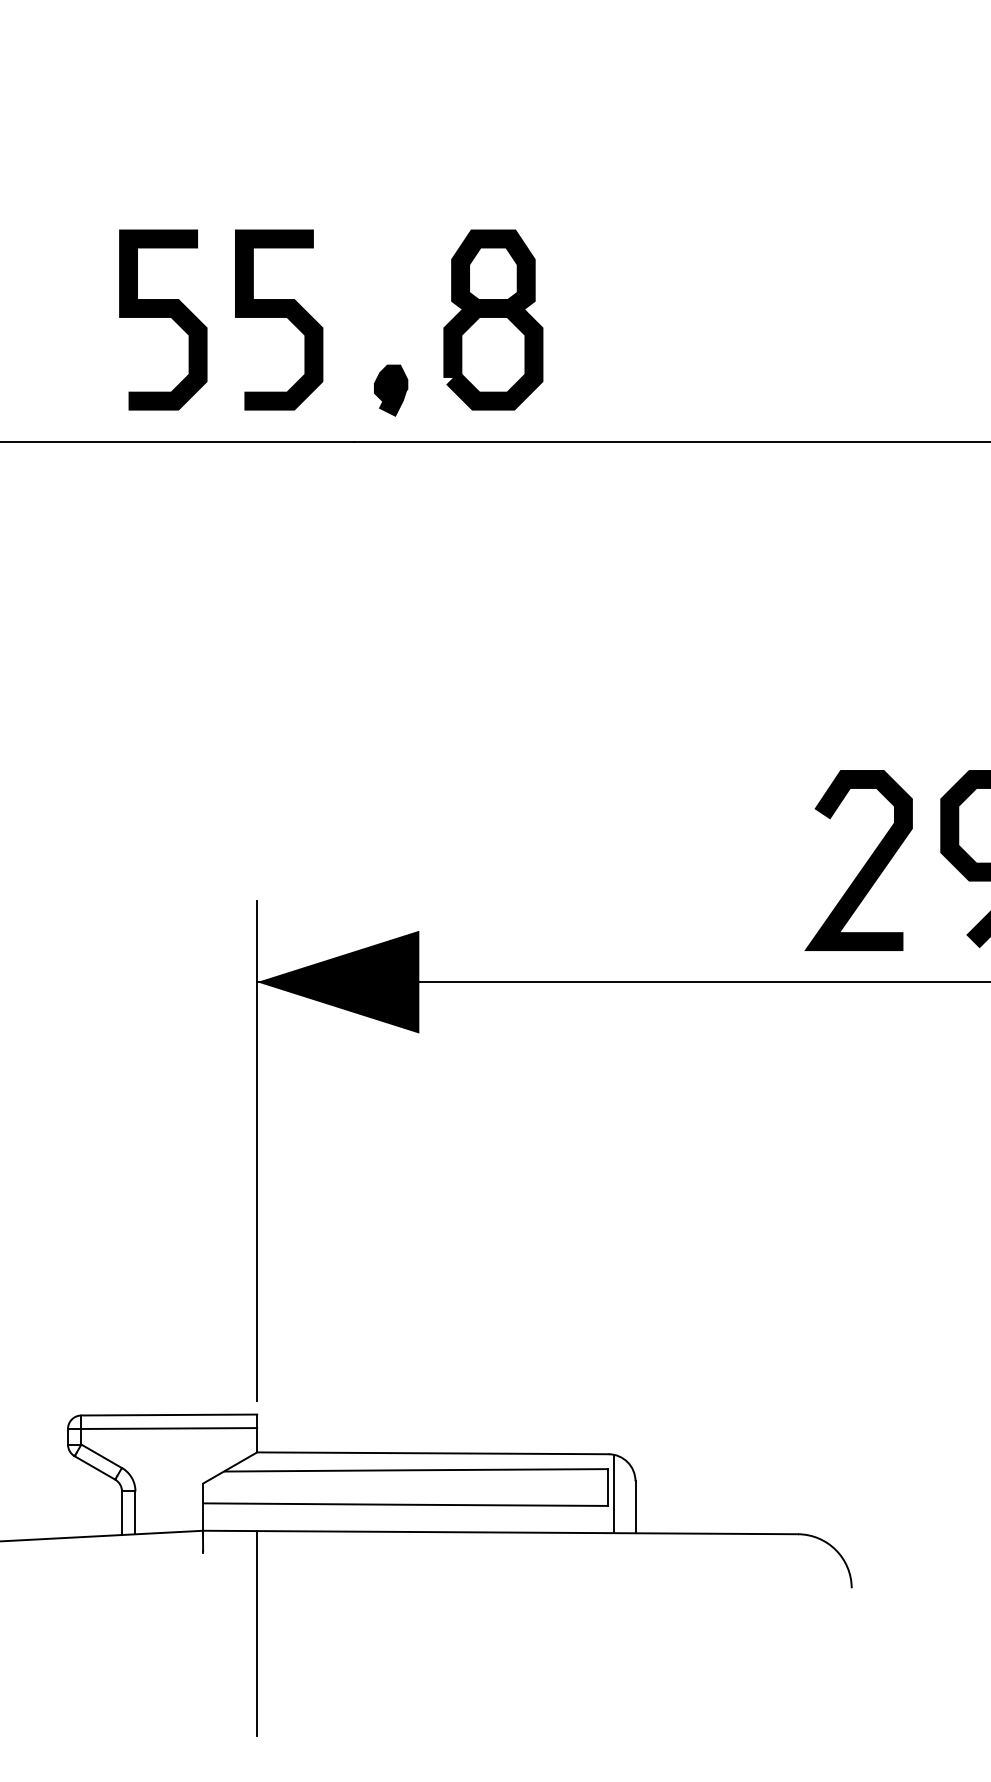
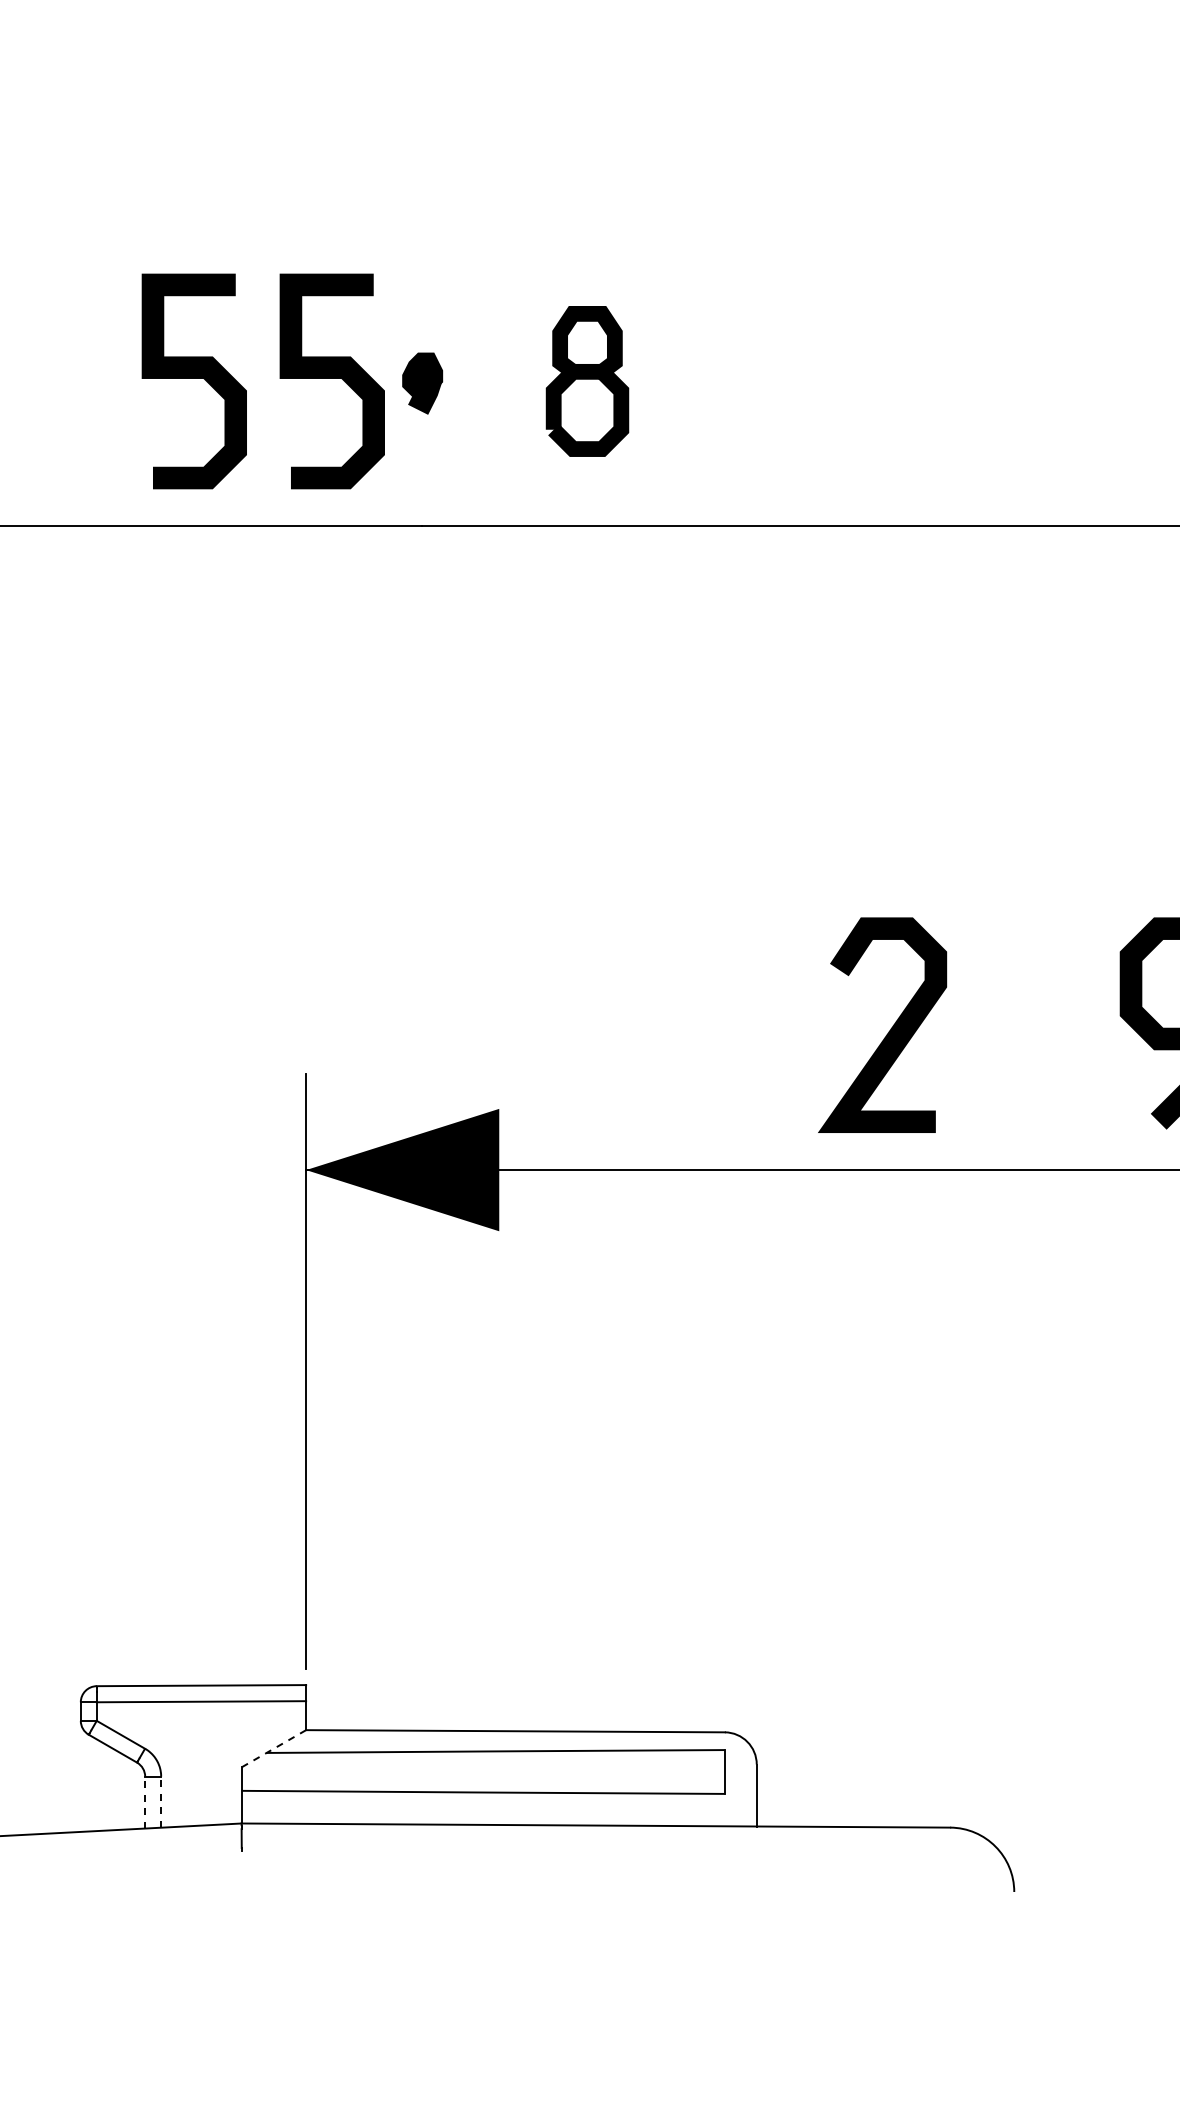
part: (493, 320) -> (587, 381), size x0.7
part: (390, 390) -> (422, 383), moved
curve: (865, 863) -> (890, 1028), moved
line: (229, 1467) -> (273, 1748), solid -> dashed
line: (613, 1493) -> (730, 1779), removed
line: (122, 1513) -> (145, 1802), solid -> dashed
line: (135, 1513) -> (161, 1802), solid -> dashed
line: (257, 1633) -> (306, 1945), removed

